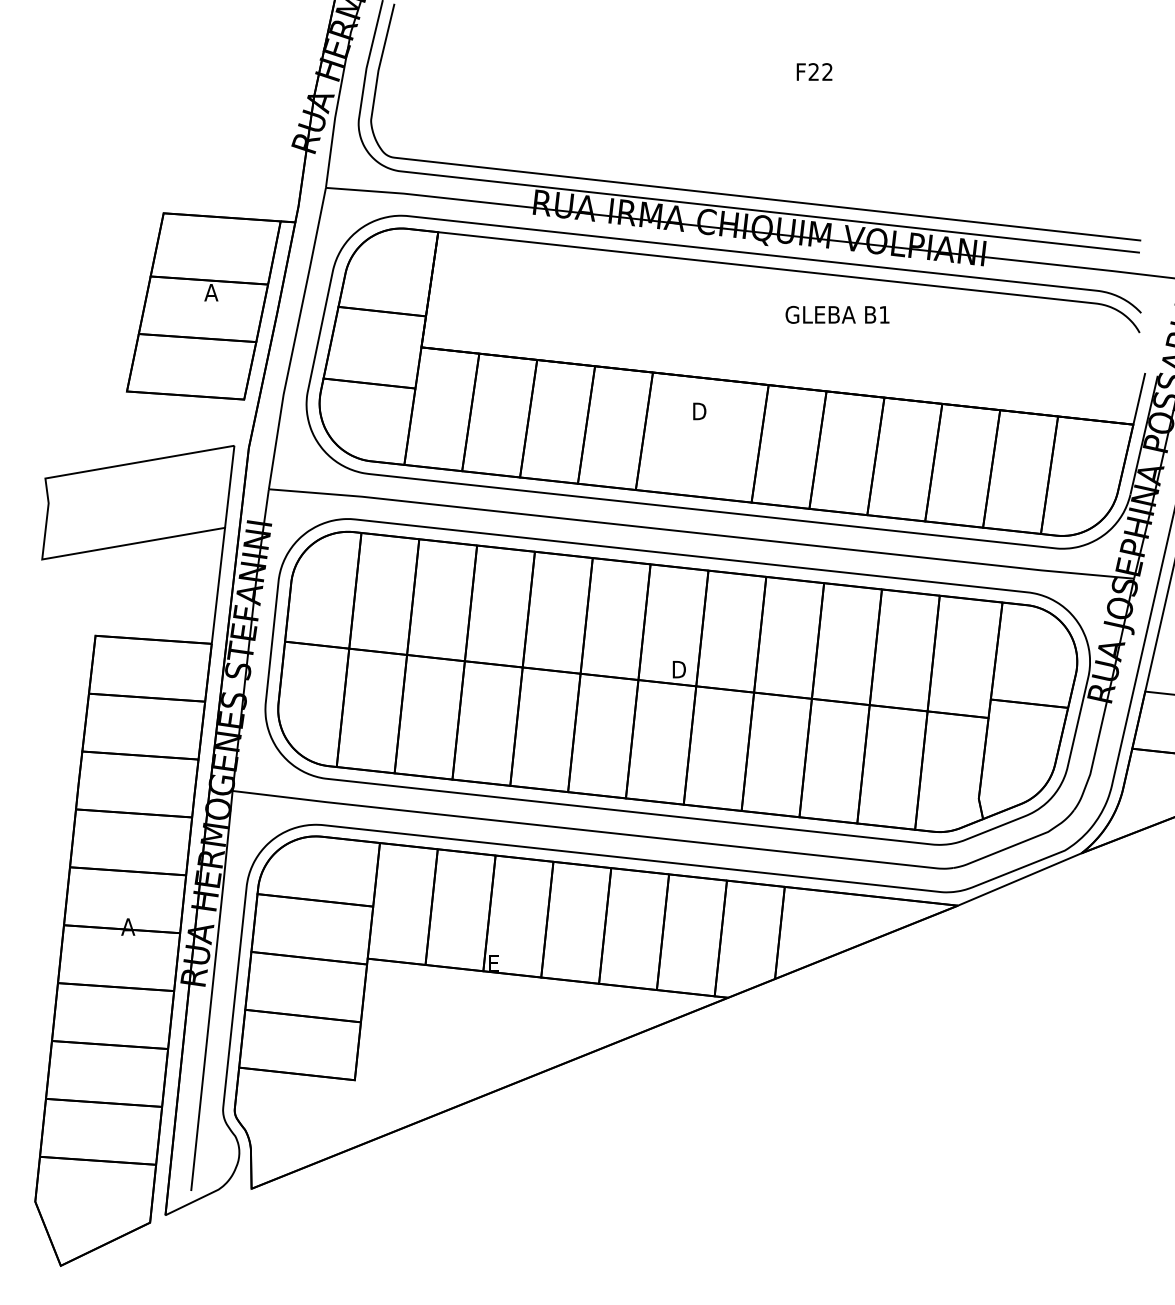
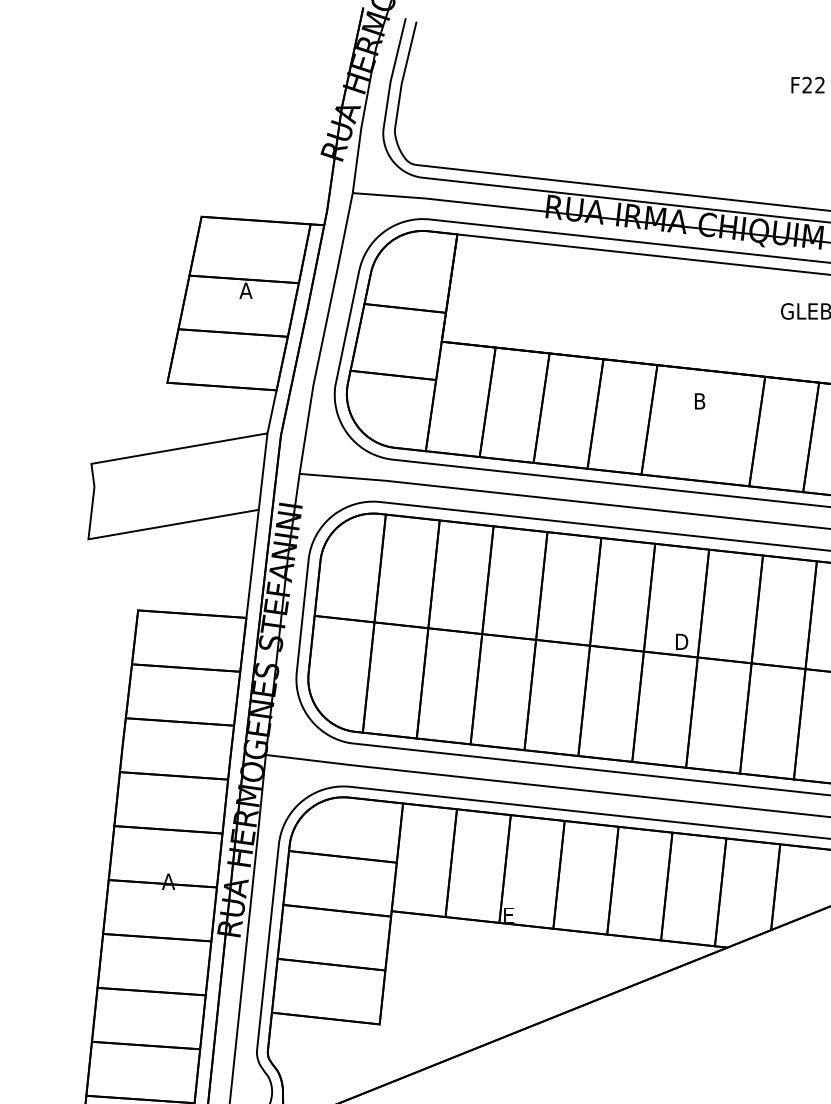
text: (700, 411) -> (701, 401), D -> B
line: (239, 422) -> (272, 411), added

